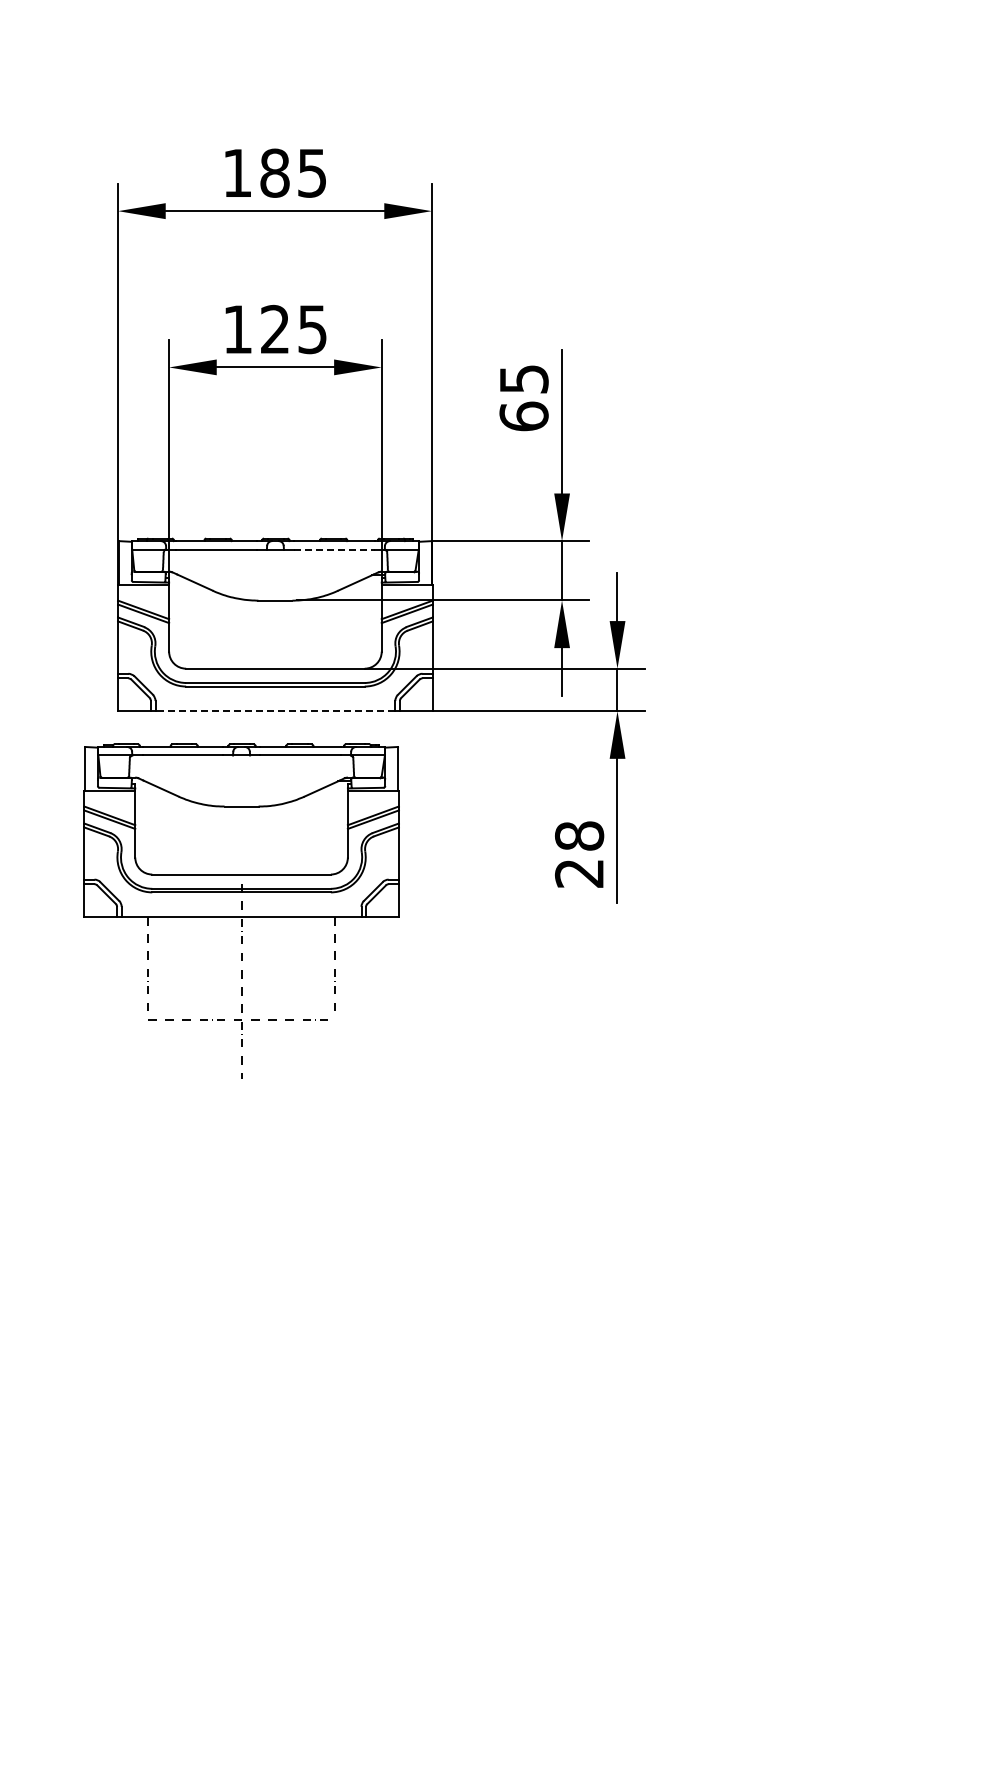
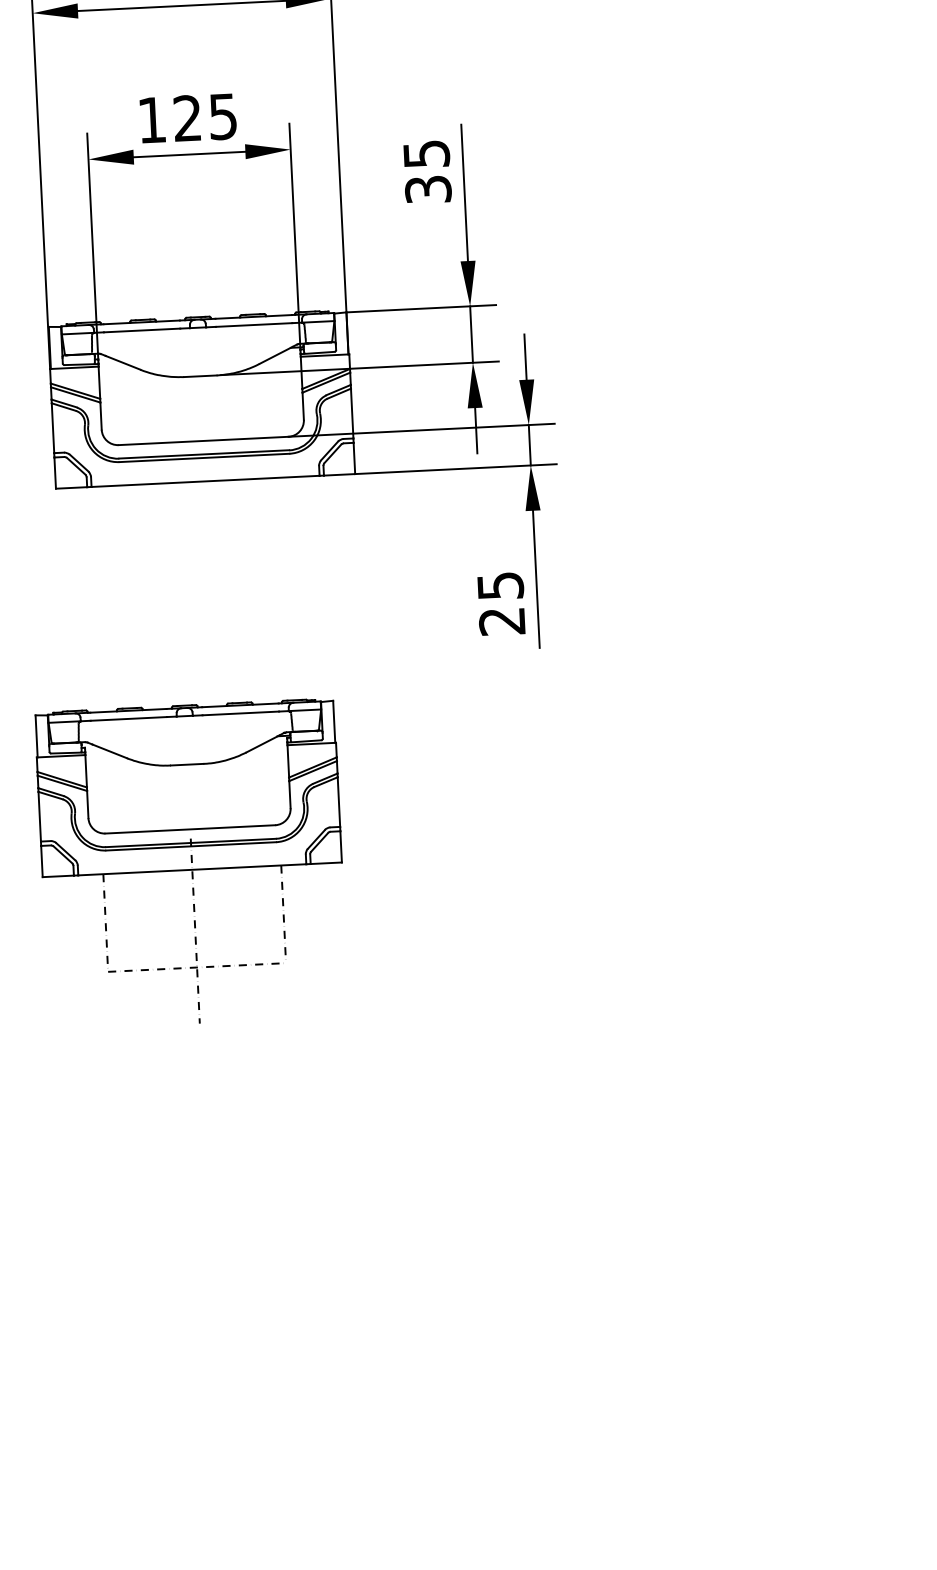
text: (523, 416) -> (427, 189), 65 -> 35
line: (334, 549) -> (254, 324), dashed -> solid
line: (275, 711) -> (205, 481), dashed -> solid
text: (579, 835) -> (500, 585), 28 -> 25
part: (241, 910) -> (191, 863), moved

